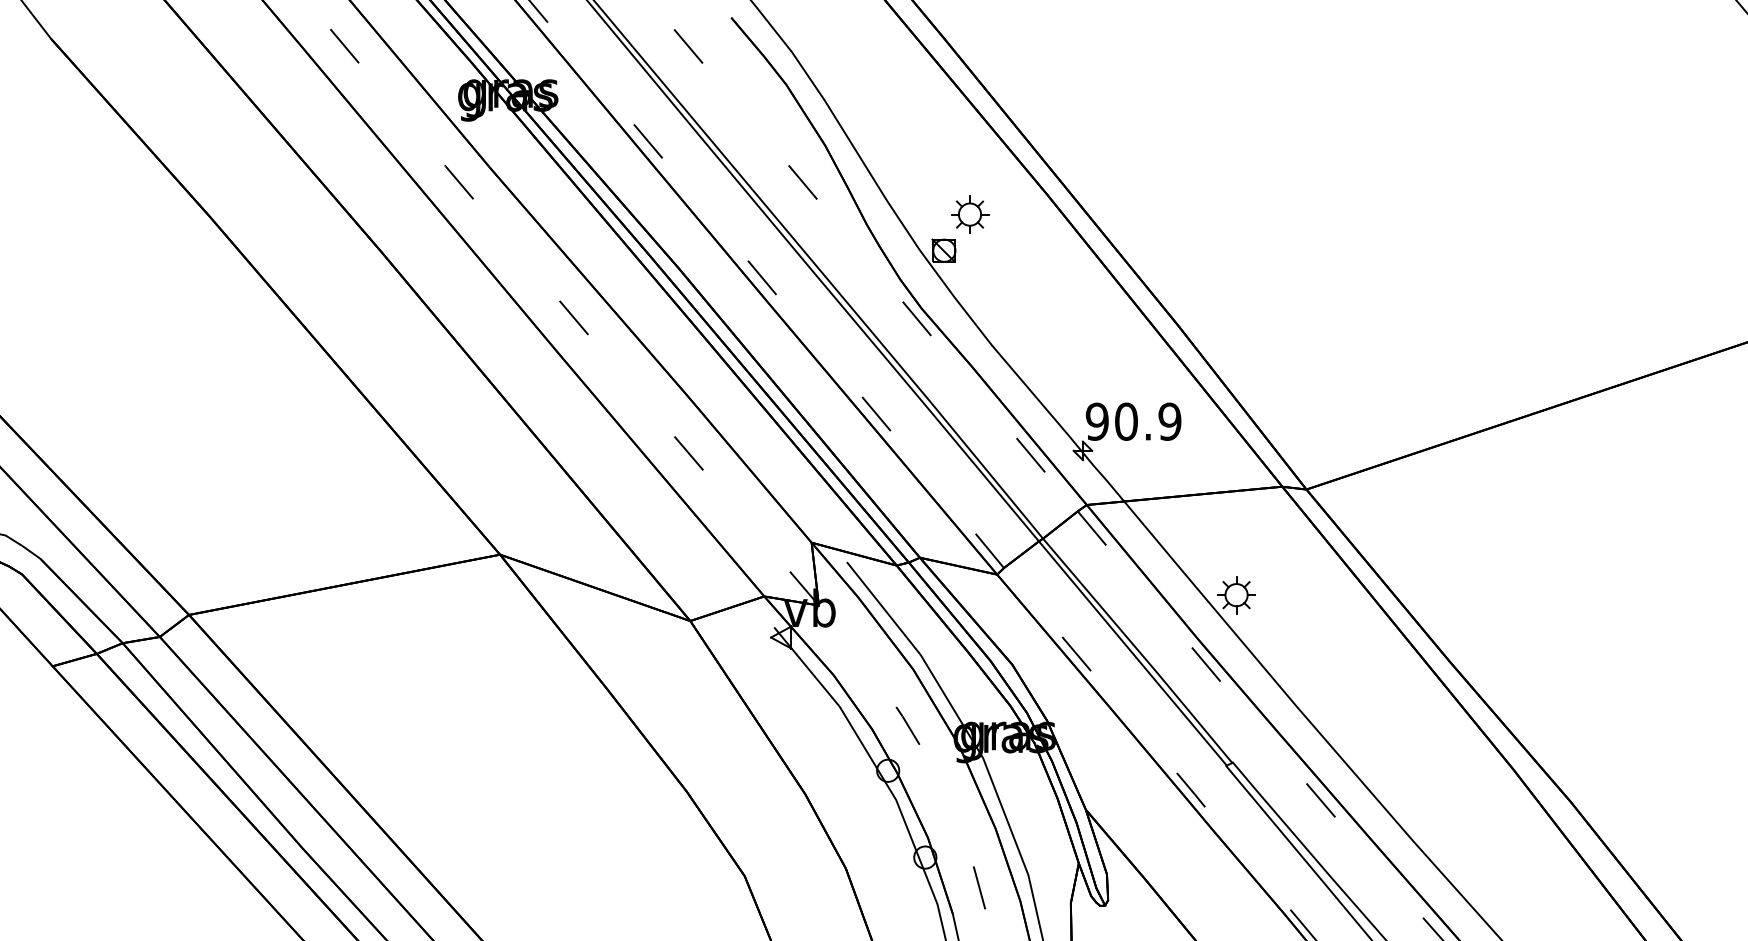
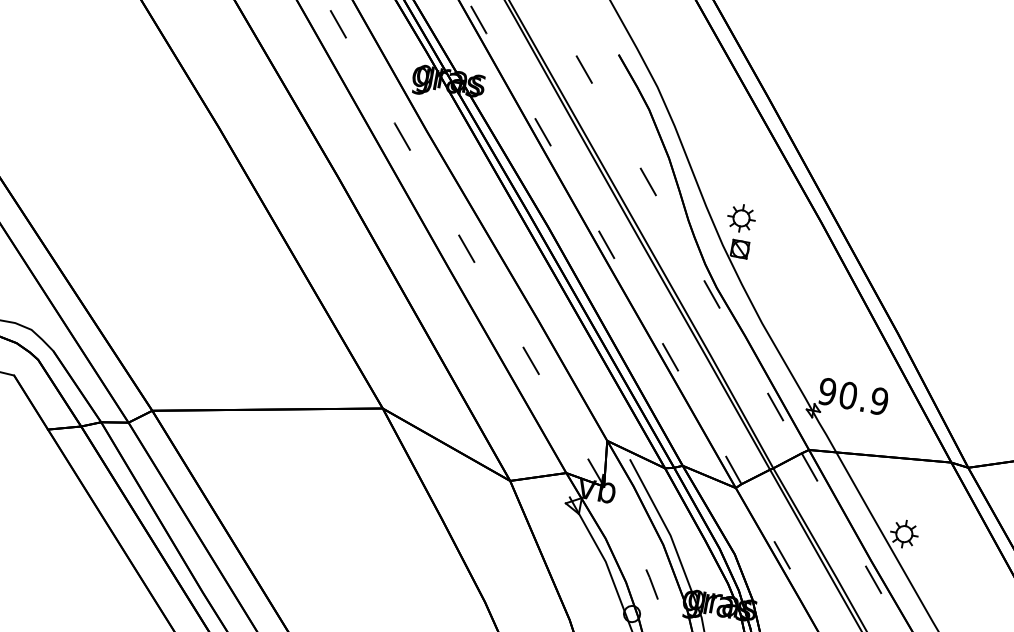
part: (970, 214) -> (741, 218), moved

